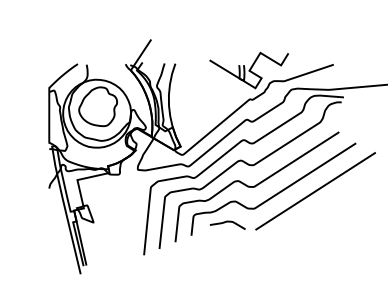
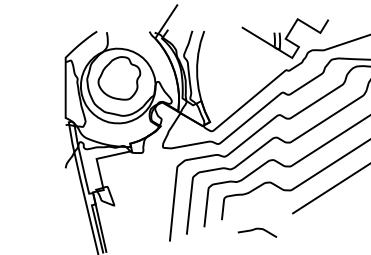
curve: (227, 222) -> (257, 229), moved

